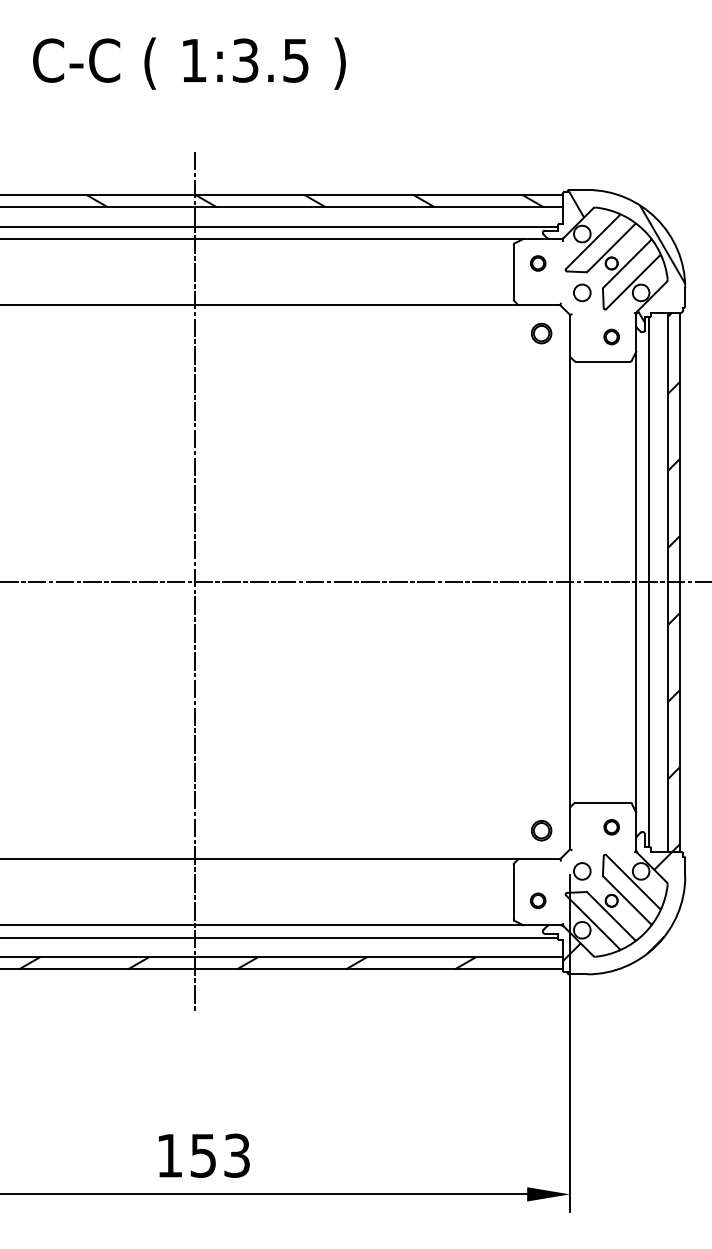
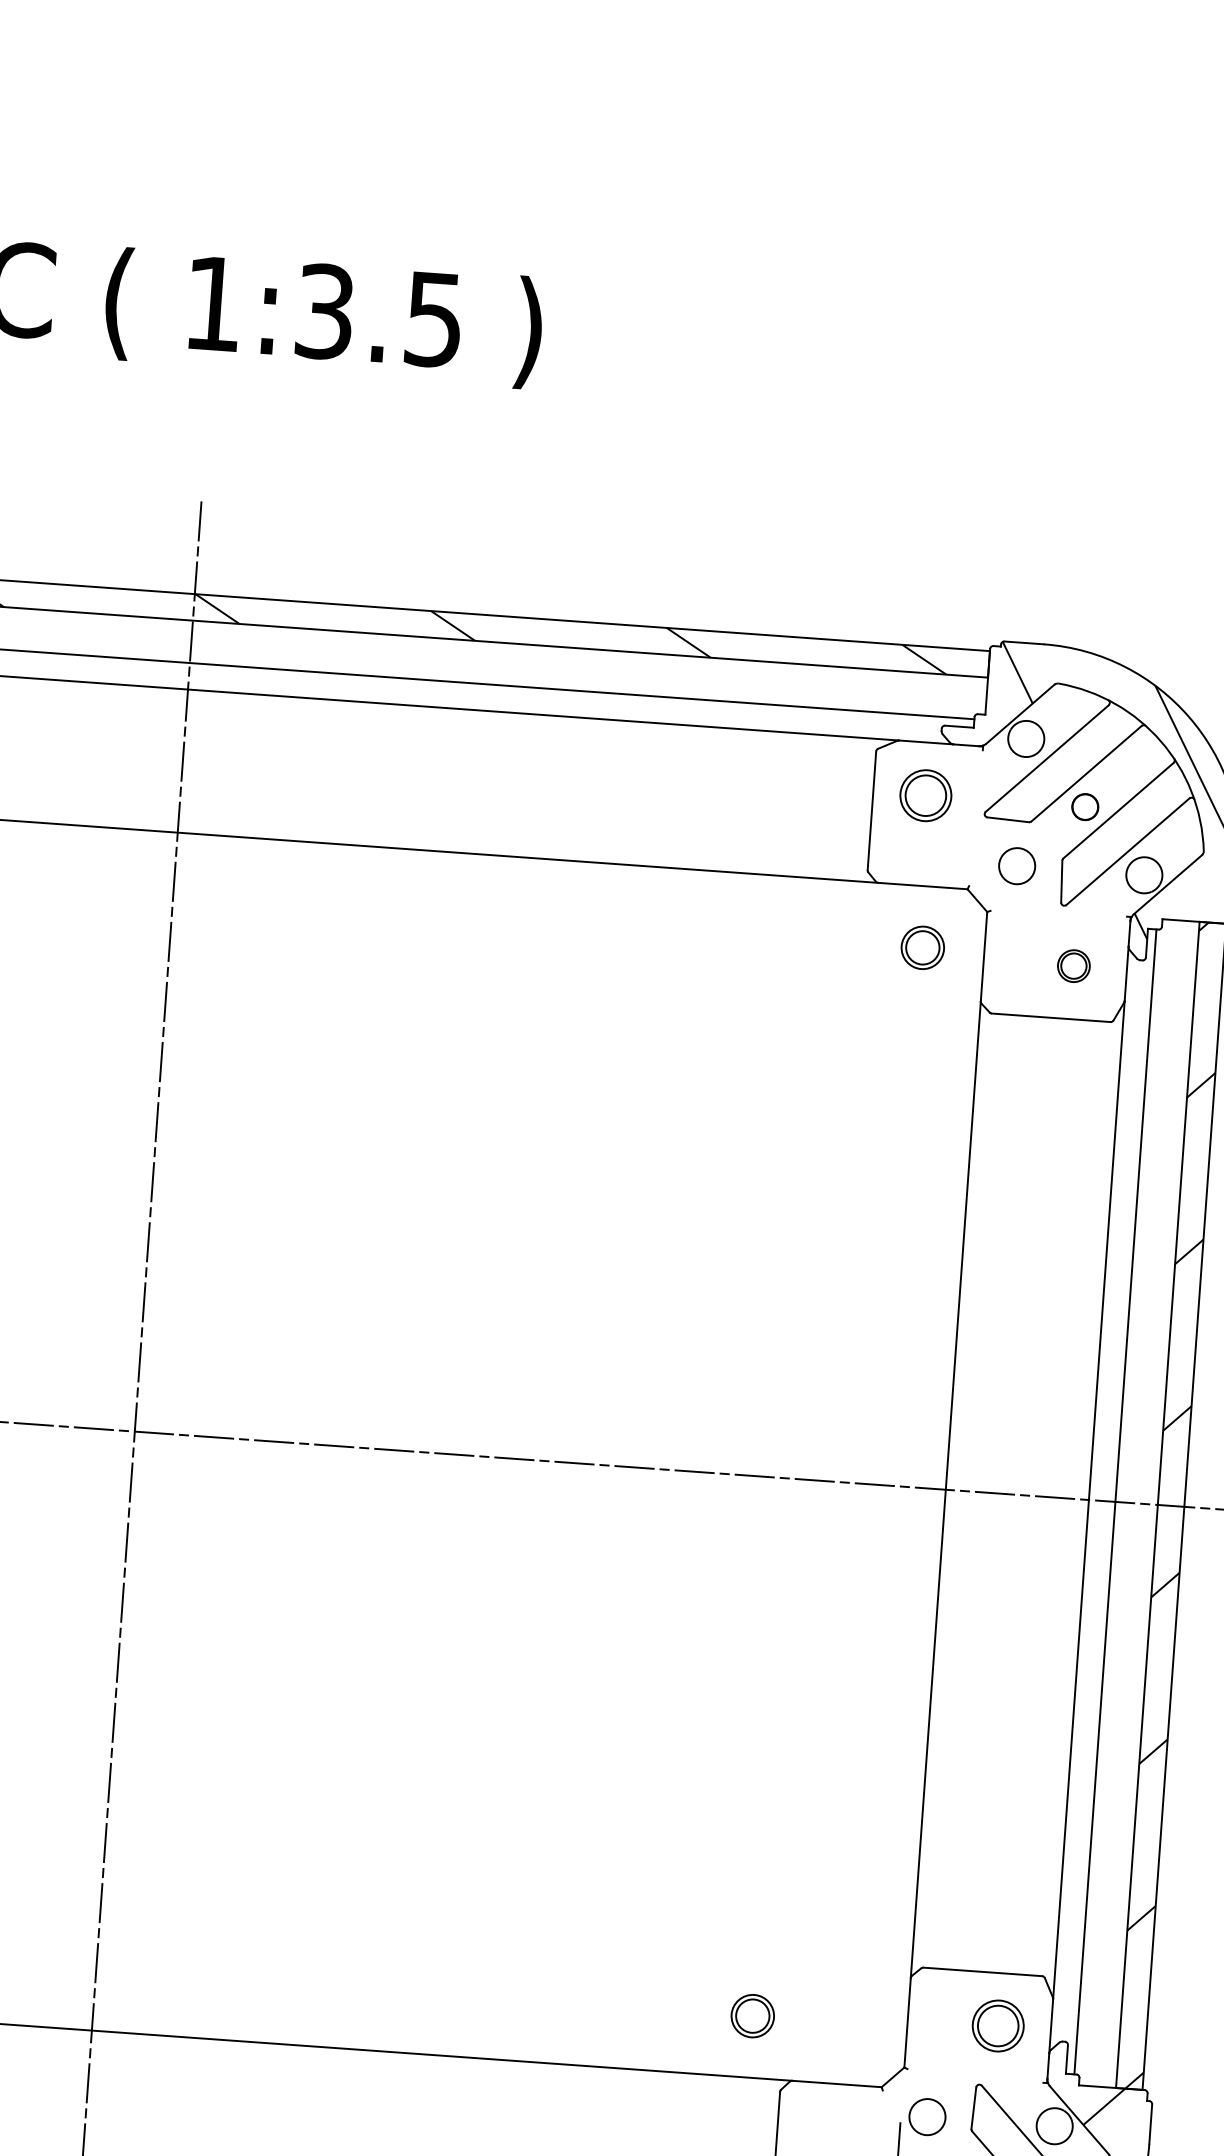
circle: (538, 263) -> (926, 795), size x1.6
circle: (611, 827) -> (997, 2026), size x1.6
part: (541, 830) -> (752, 2015), moved

